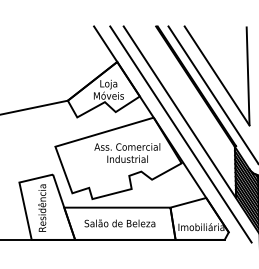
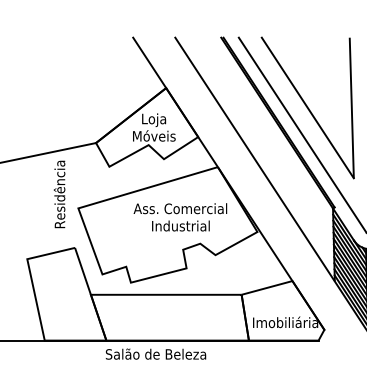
line: (180, 134) -> (256, 190), removed
text: (42, 208) -> (59, 194), moved
text: (119, 222) -> (155, 353), moved

